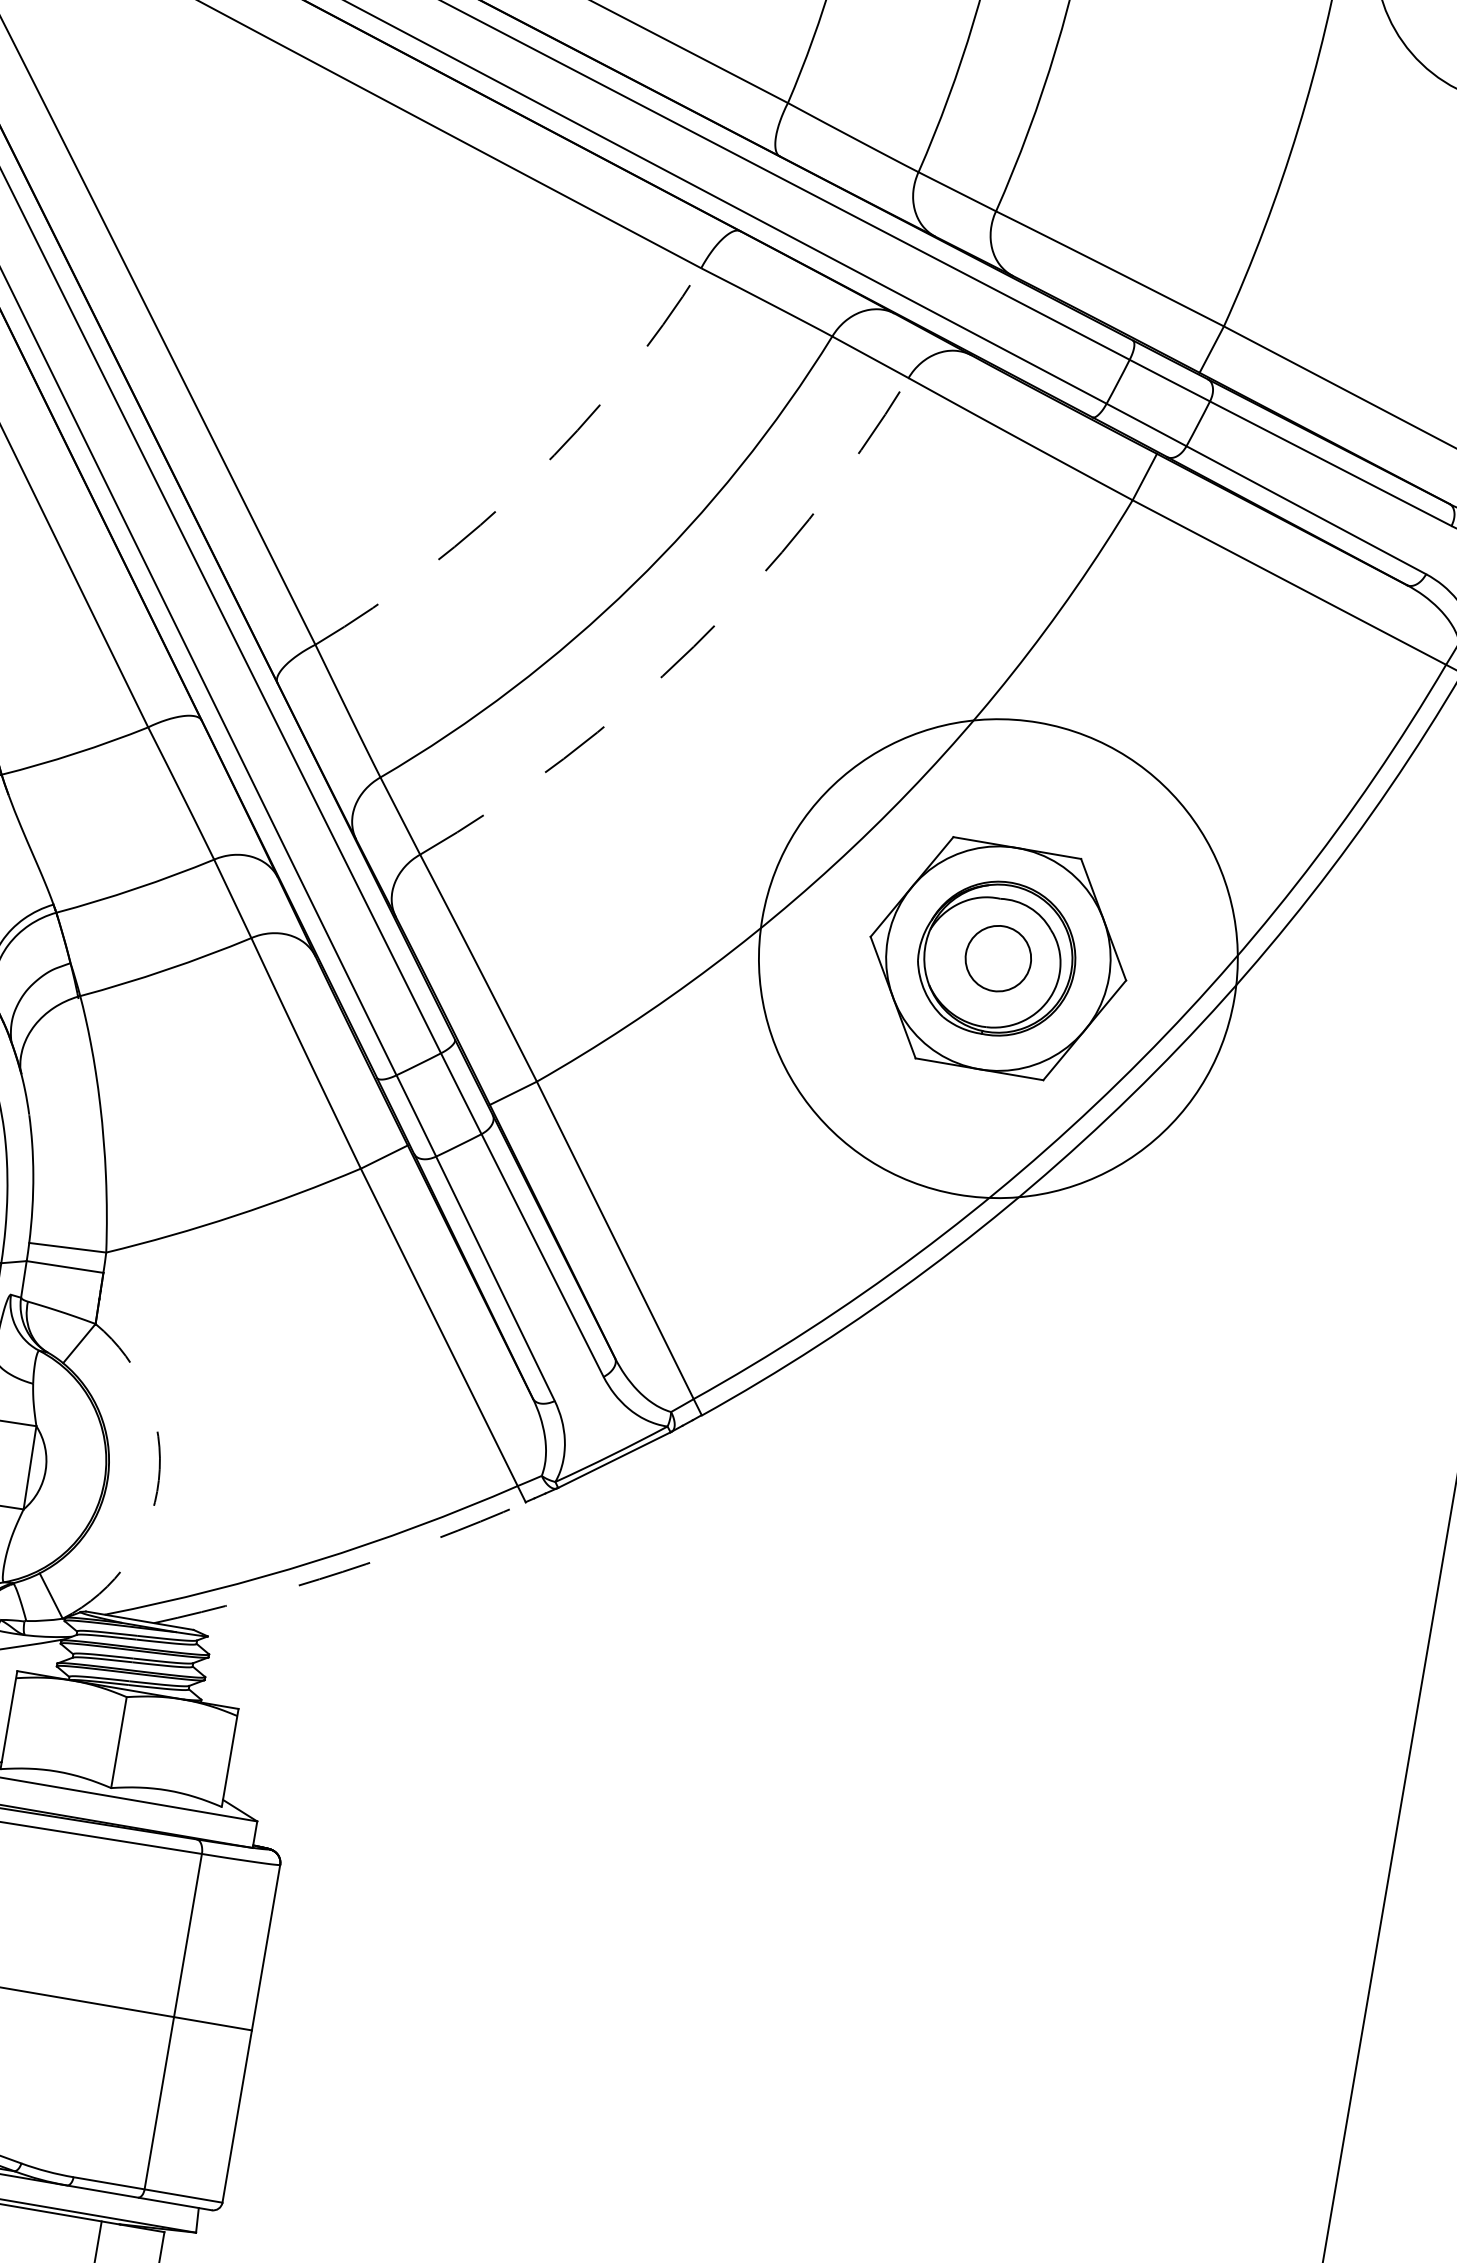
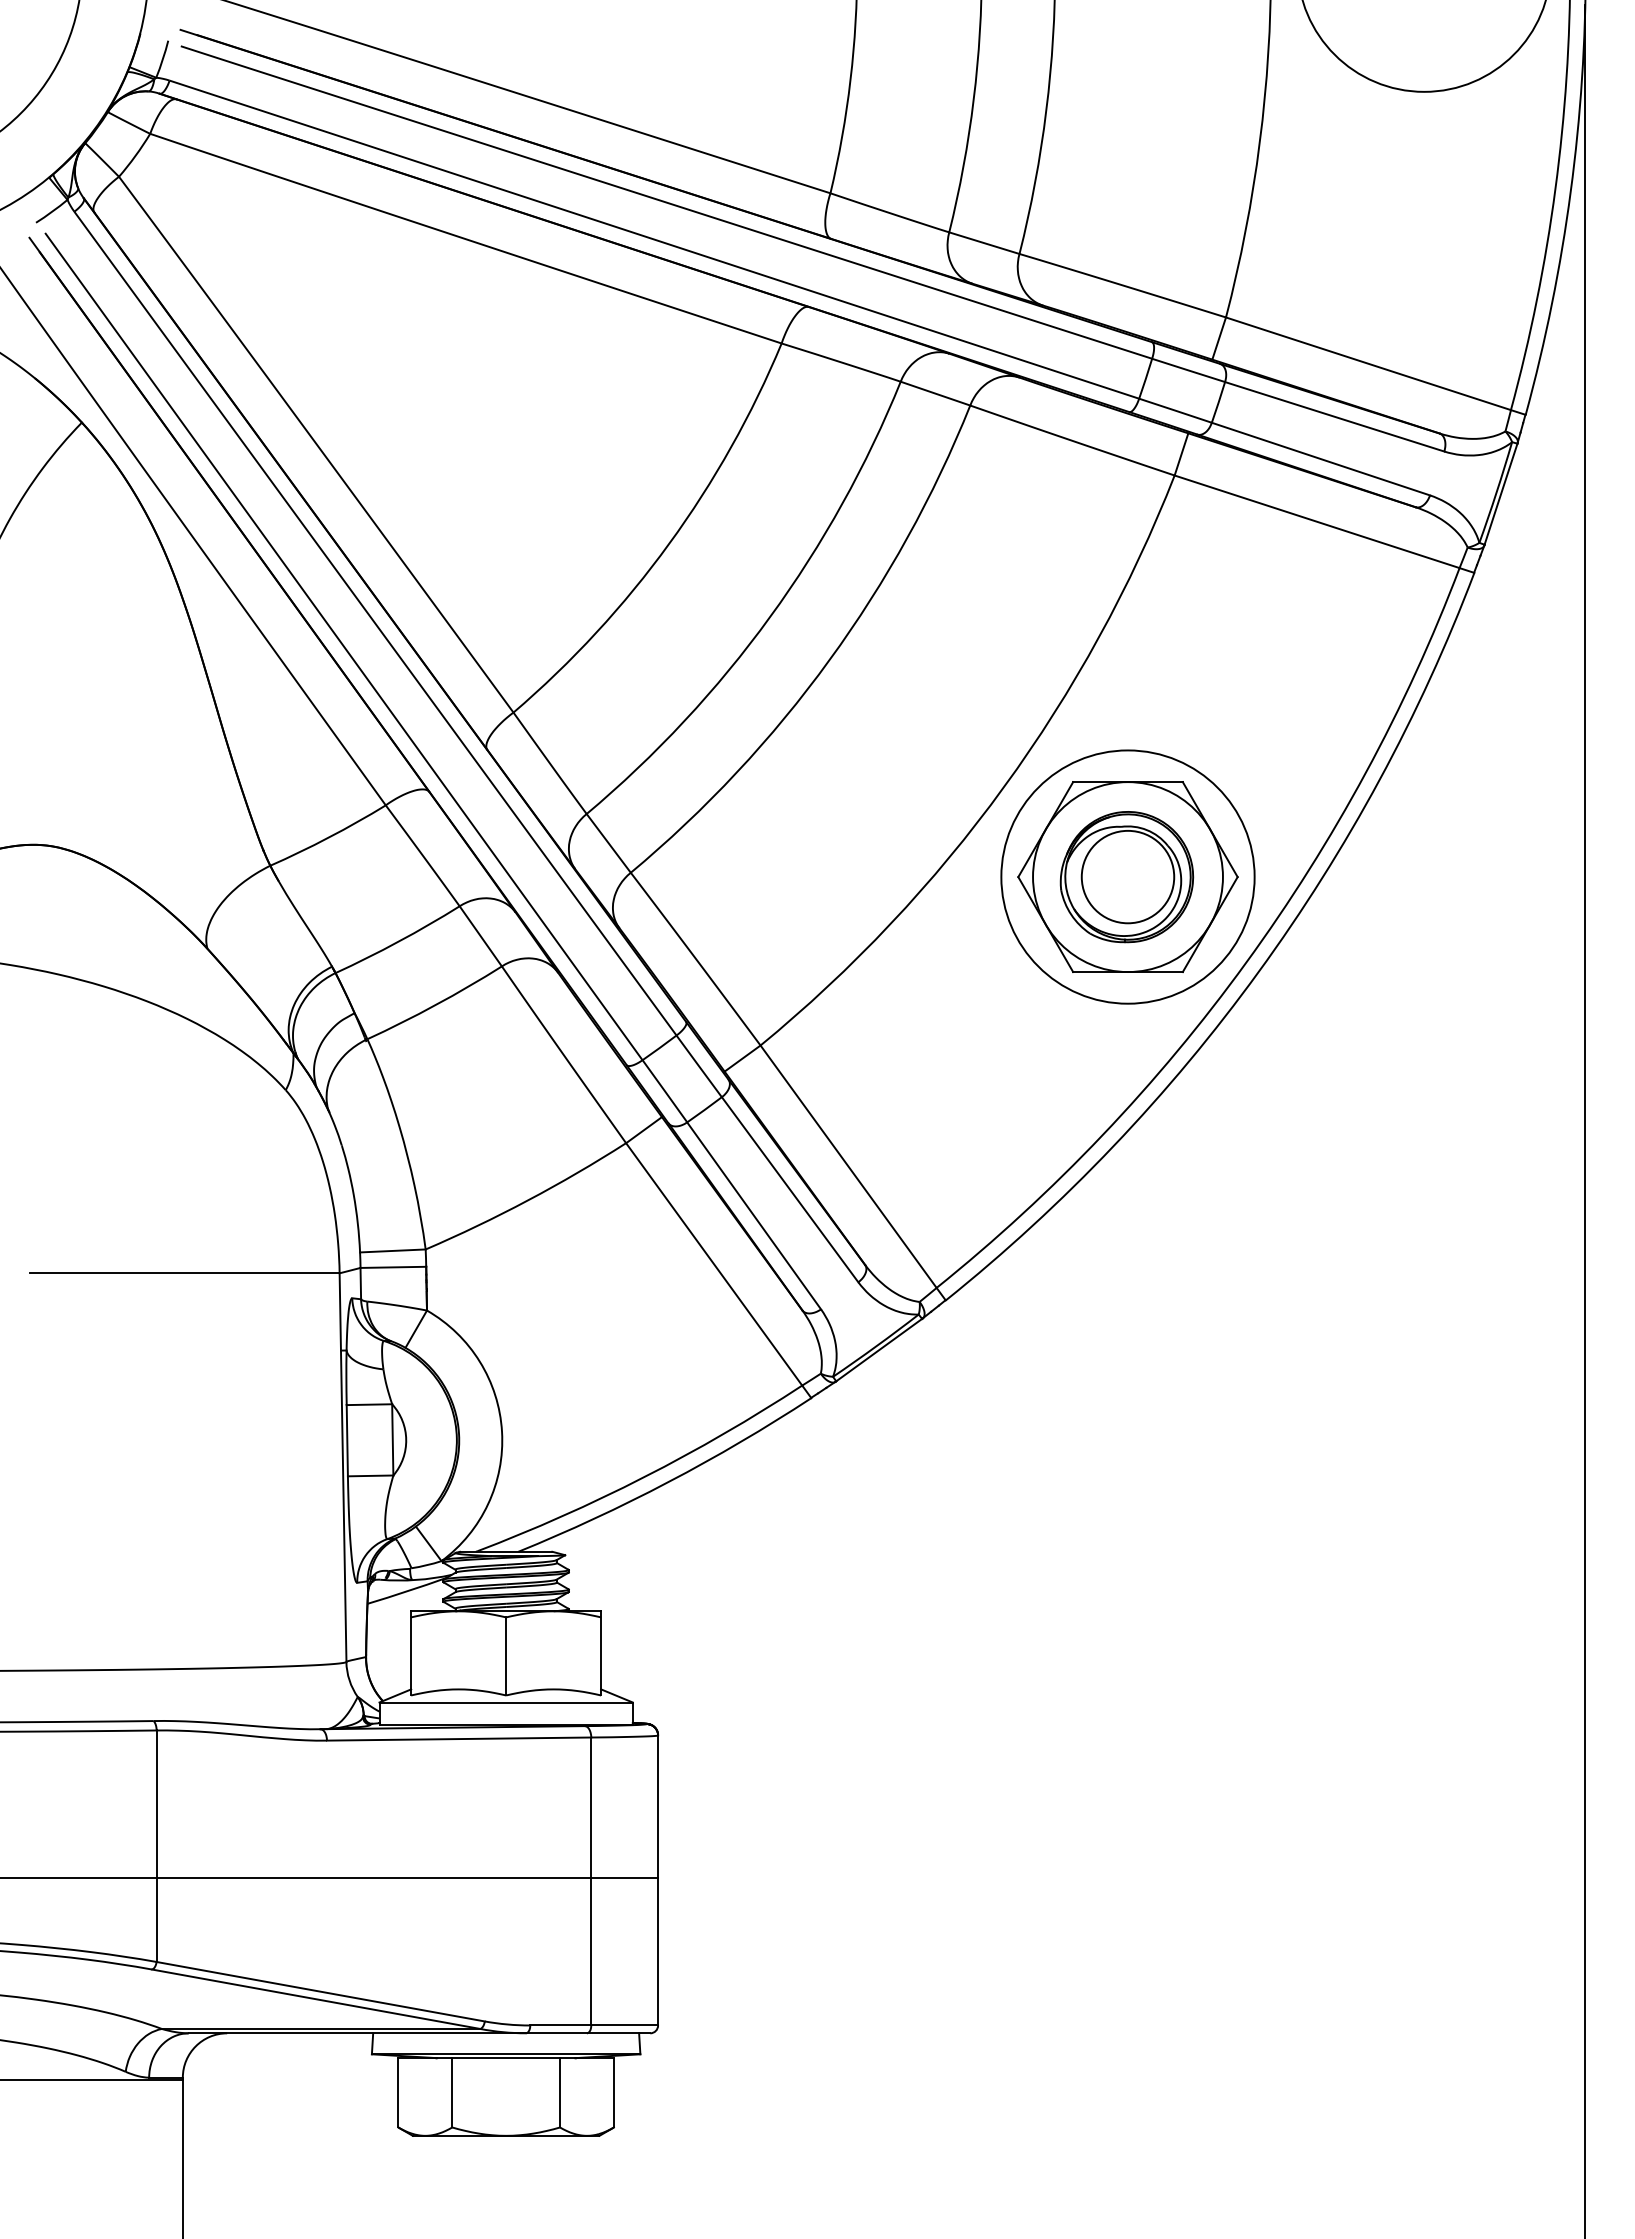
arc: (530, 478) -> (669, 543), dashed -> solid
arc: (693, 646) -> (829, 660), dashed -> solid
circle: (997, 957) -> (1127, 876), size x0.62
circle: (997, 957) -> (1127, 876), size x1.67
arc: (159, 1479) -> (502, 1431), dashed -> solid
arc: (342, 1572) -> (668, 1482), dashed -> solid

